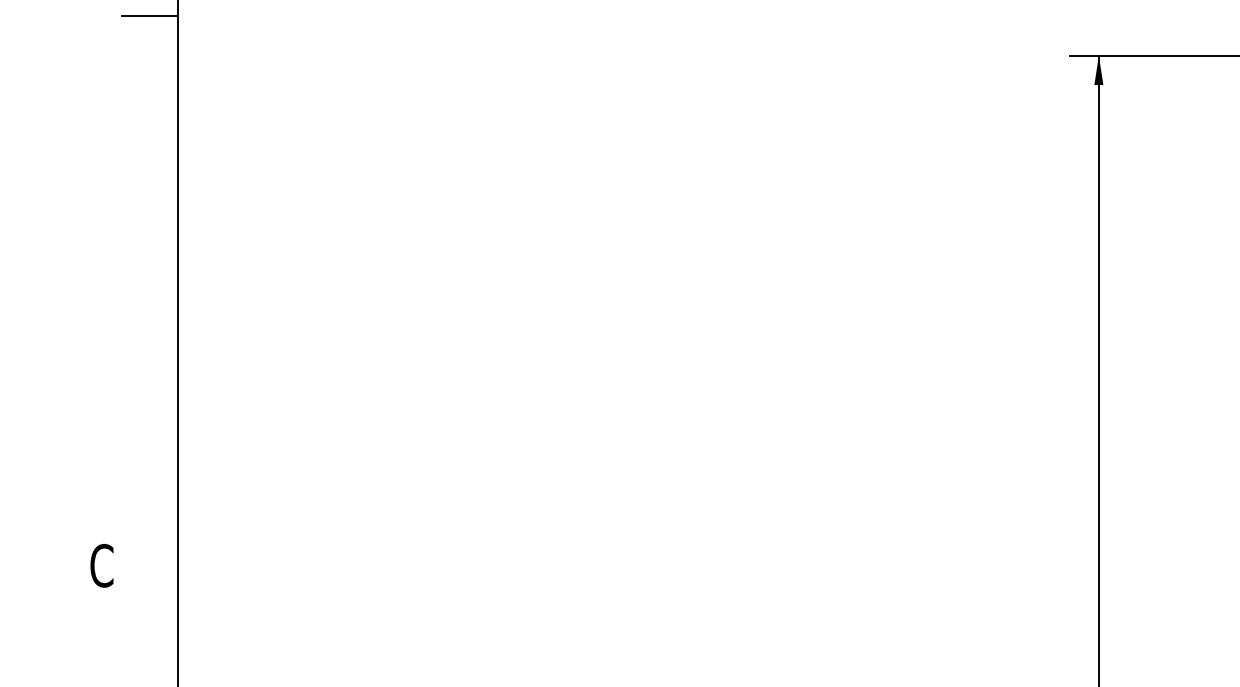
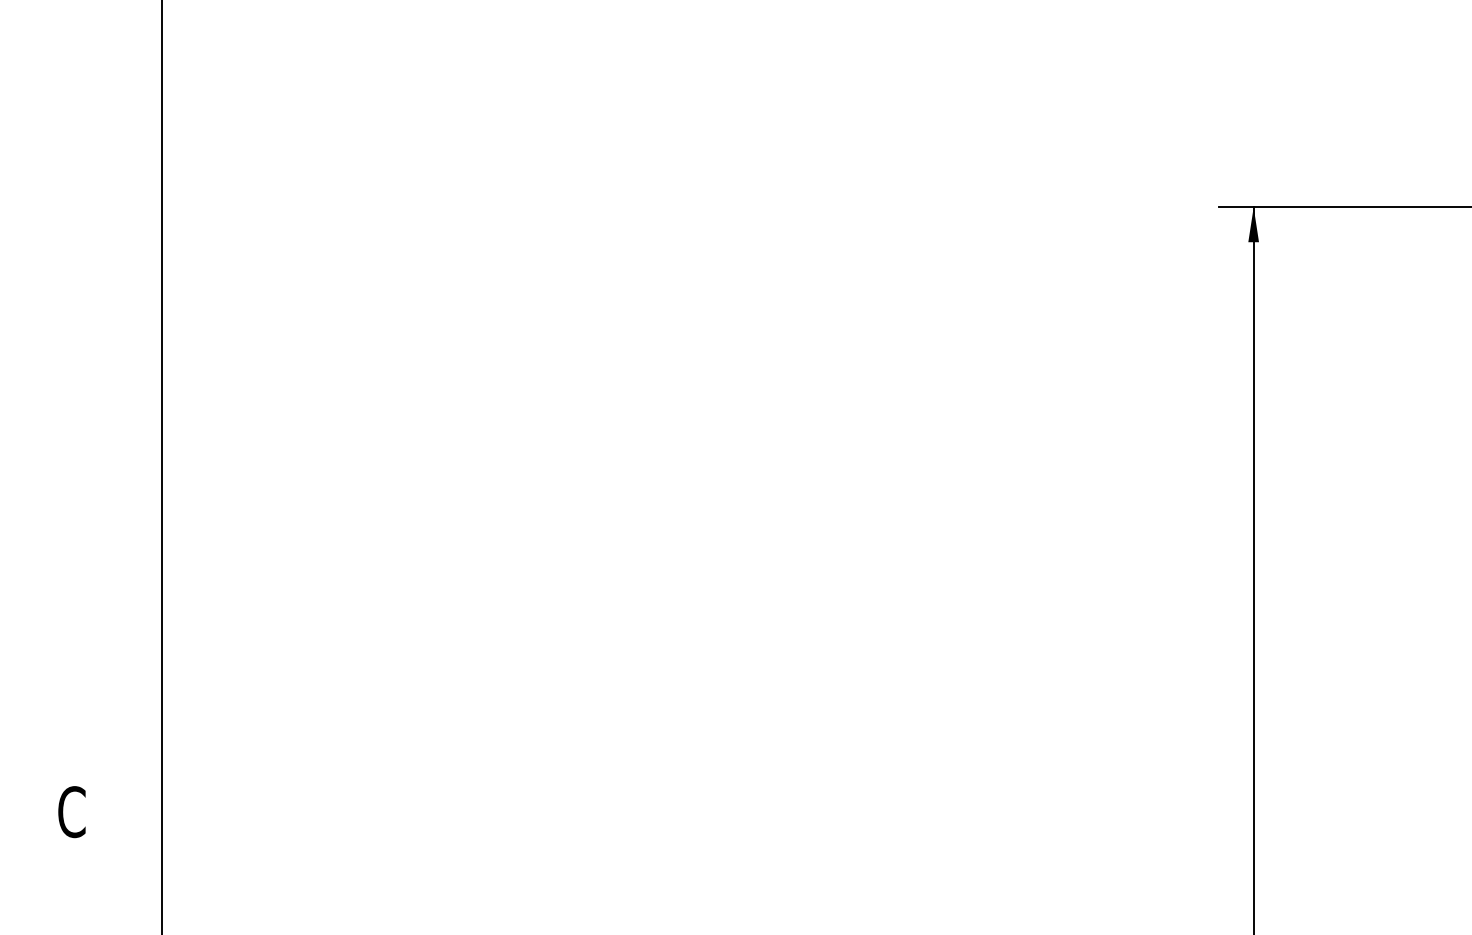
line: (149, 16) -> (128, 160), removed

